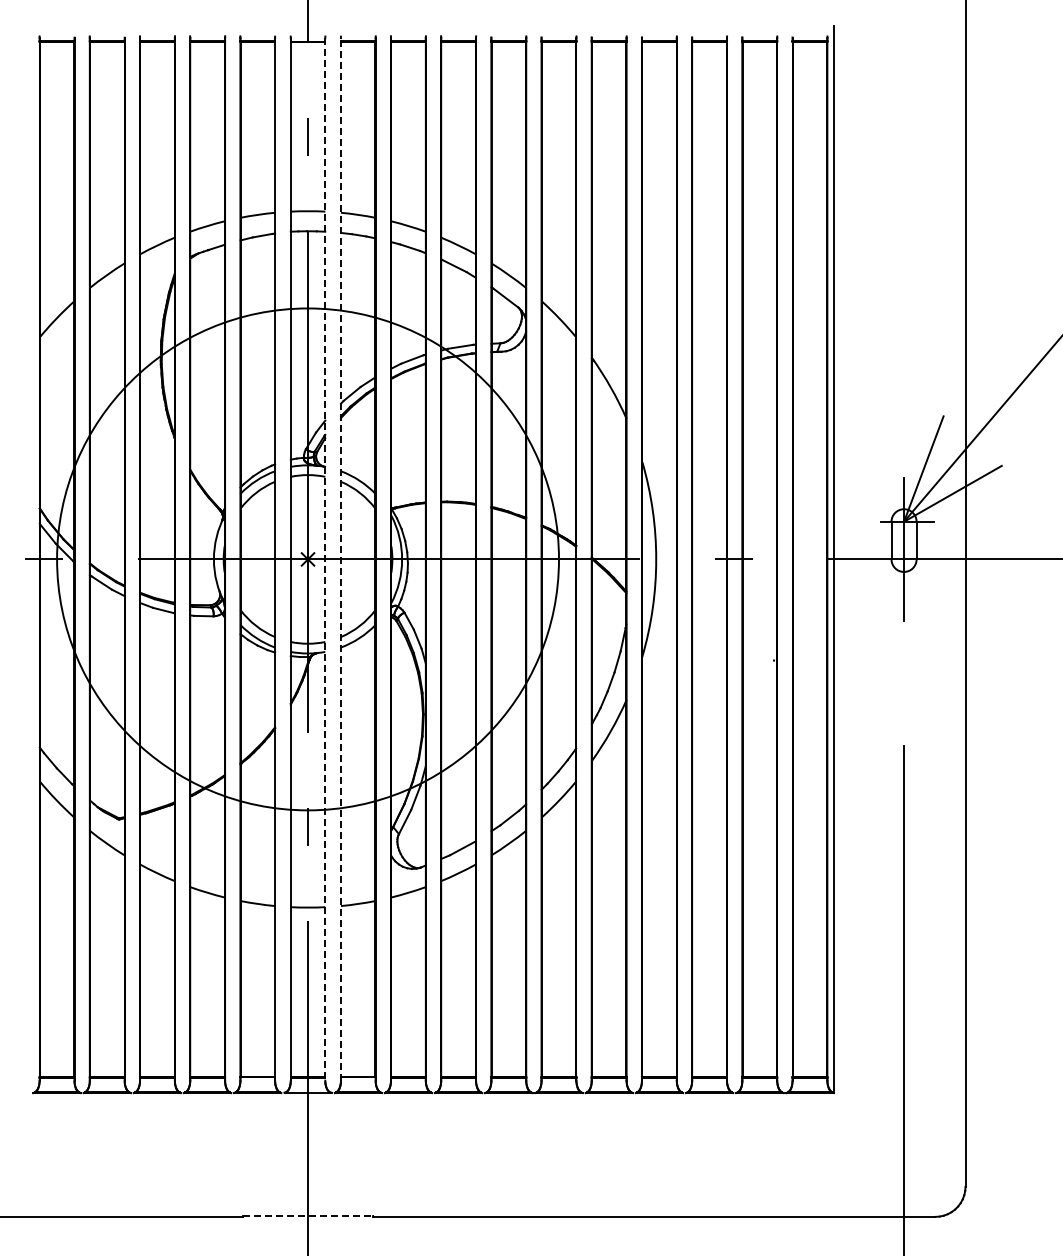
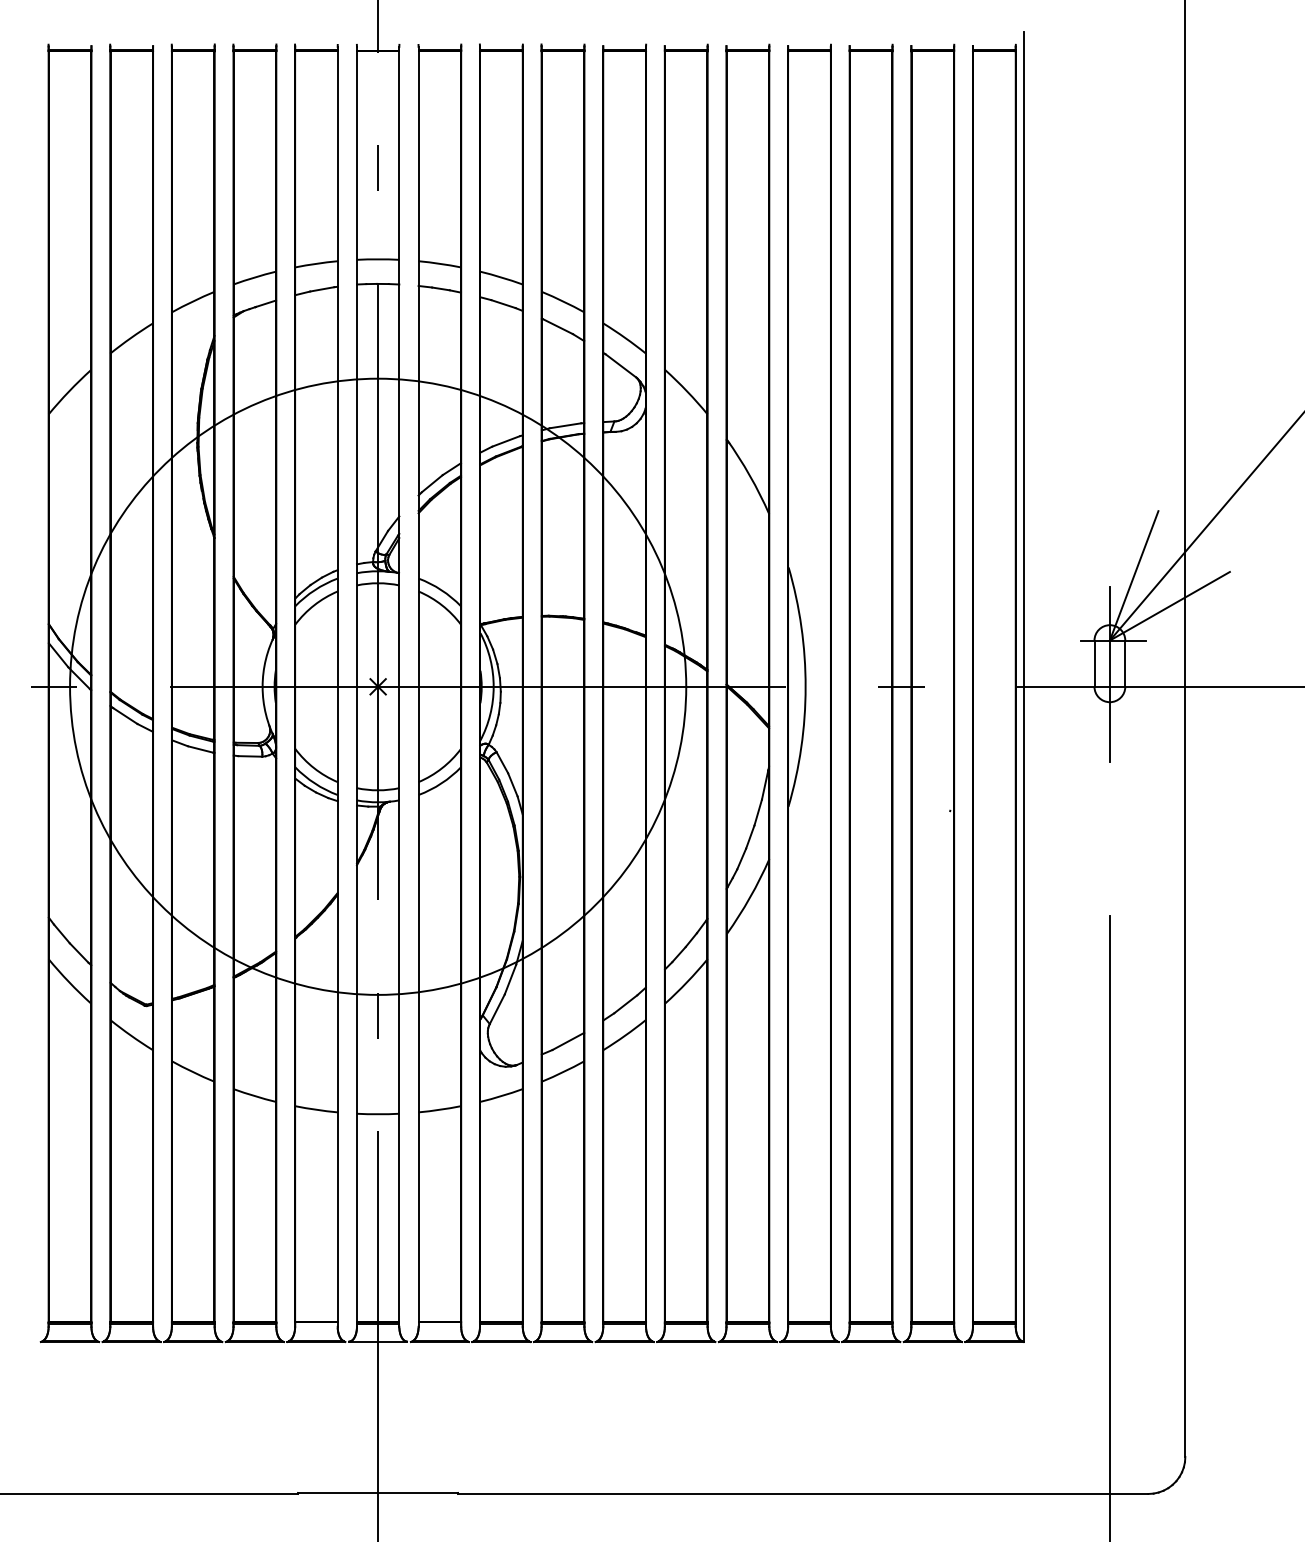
line: (340, 558) -> (418, 685), dashed -> solid
line: (325, 559) -> (399, 686), dashed -> solid
line: (308, 1216) -> (378, 1493), dashed -> solid

